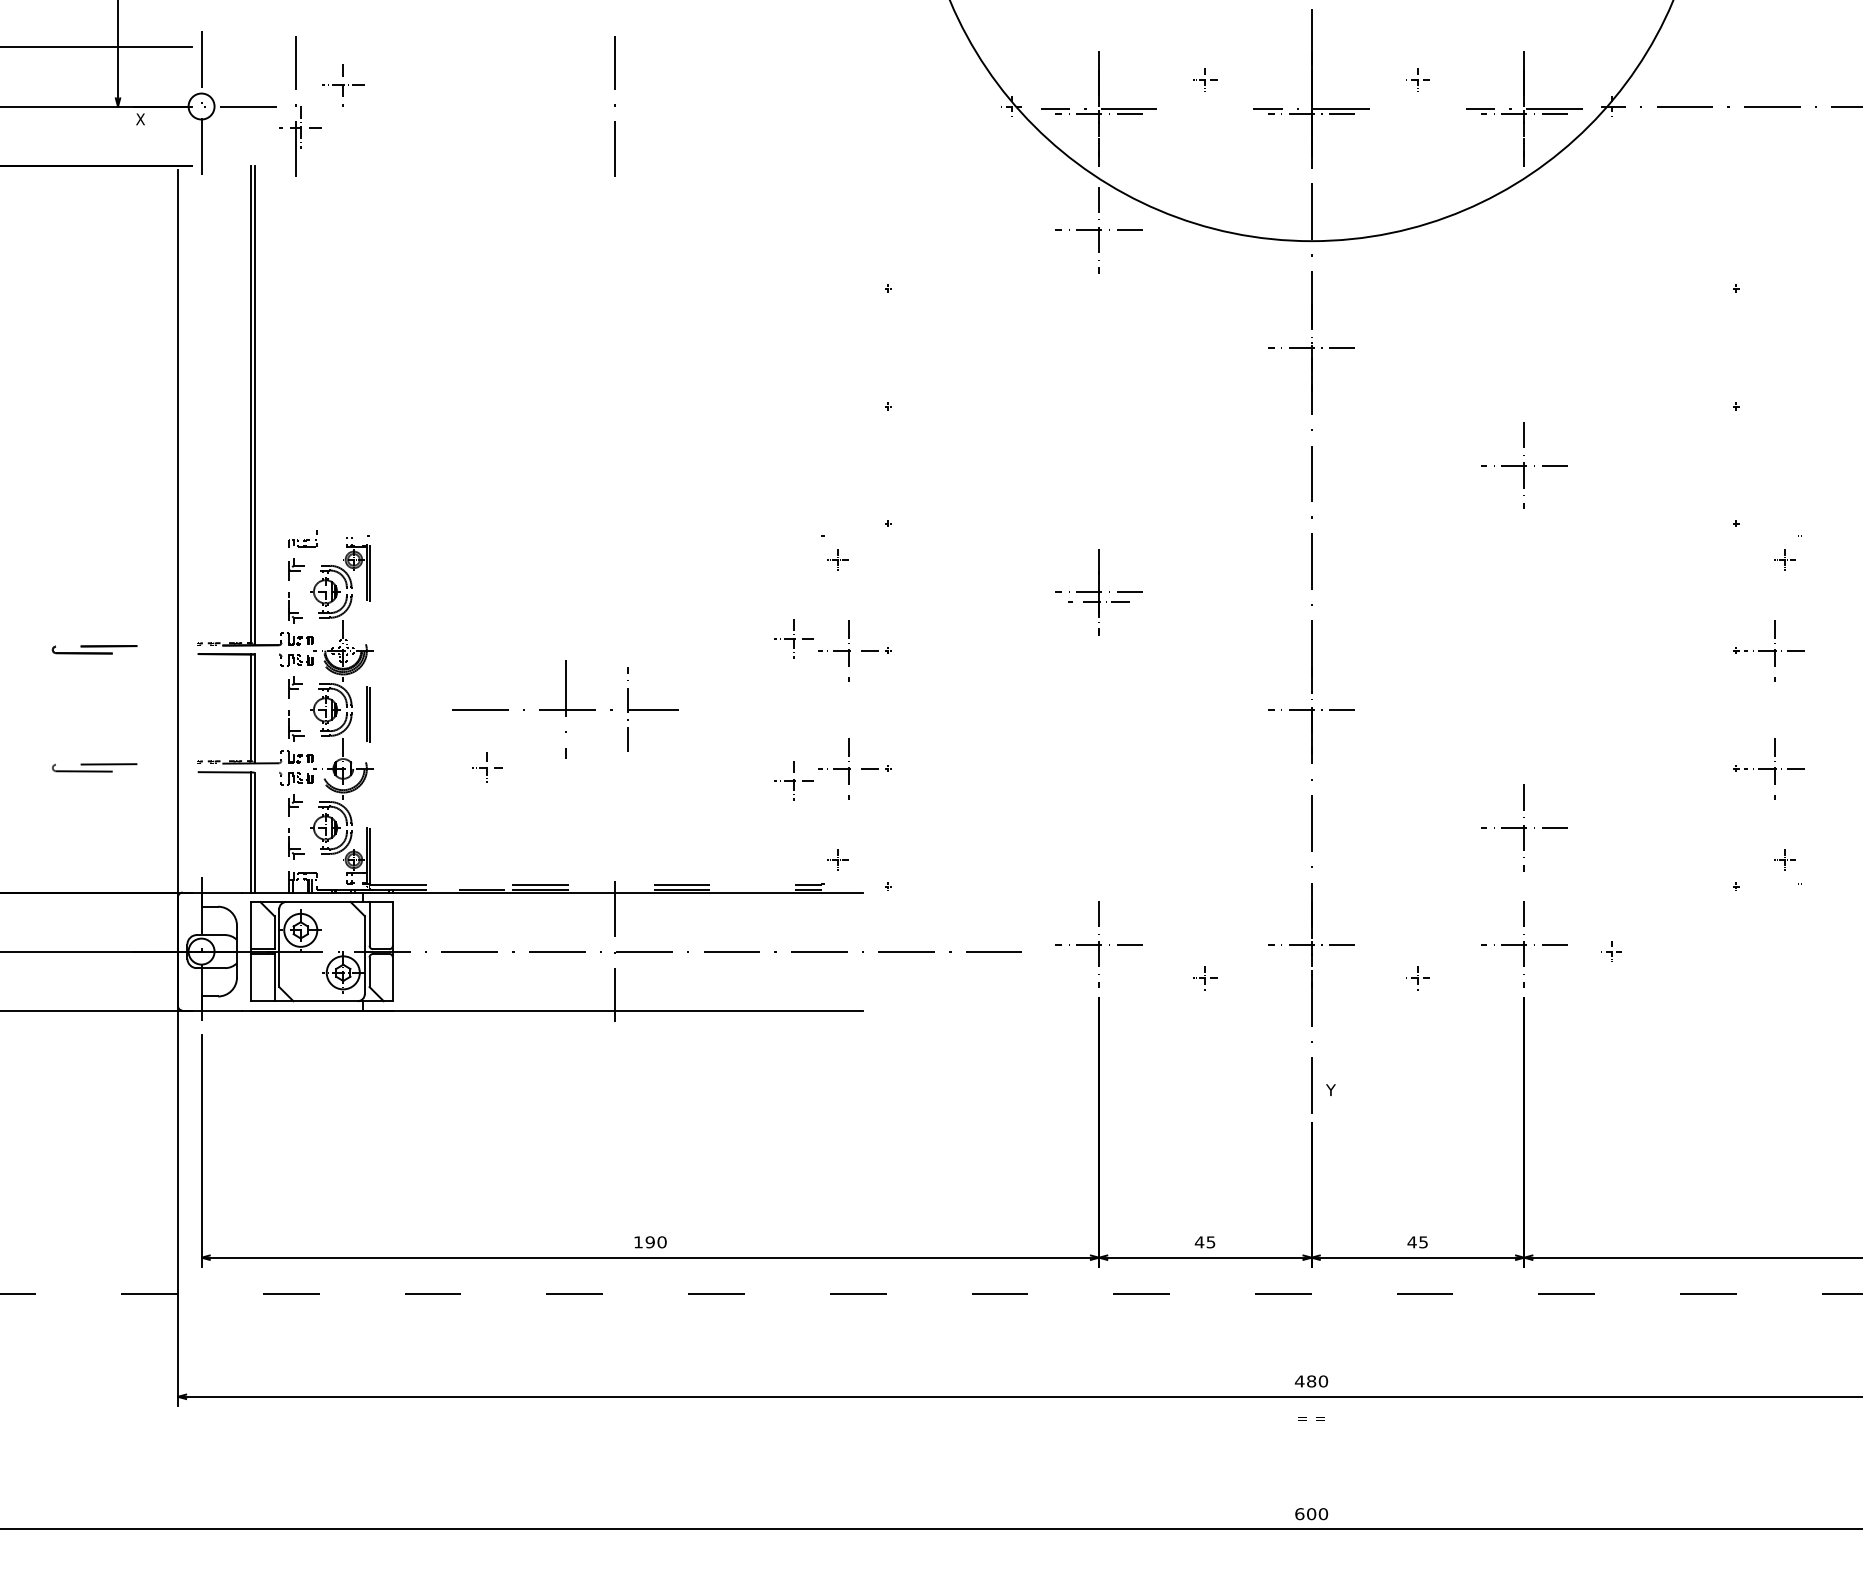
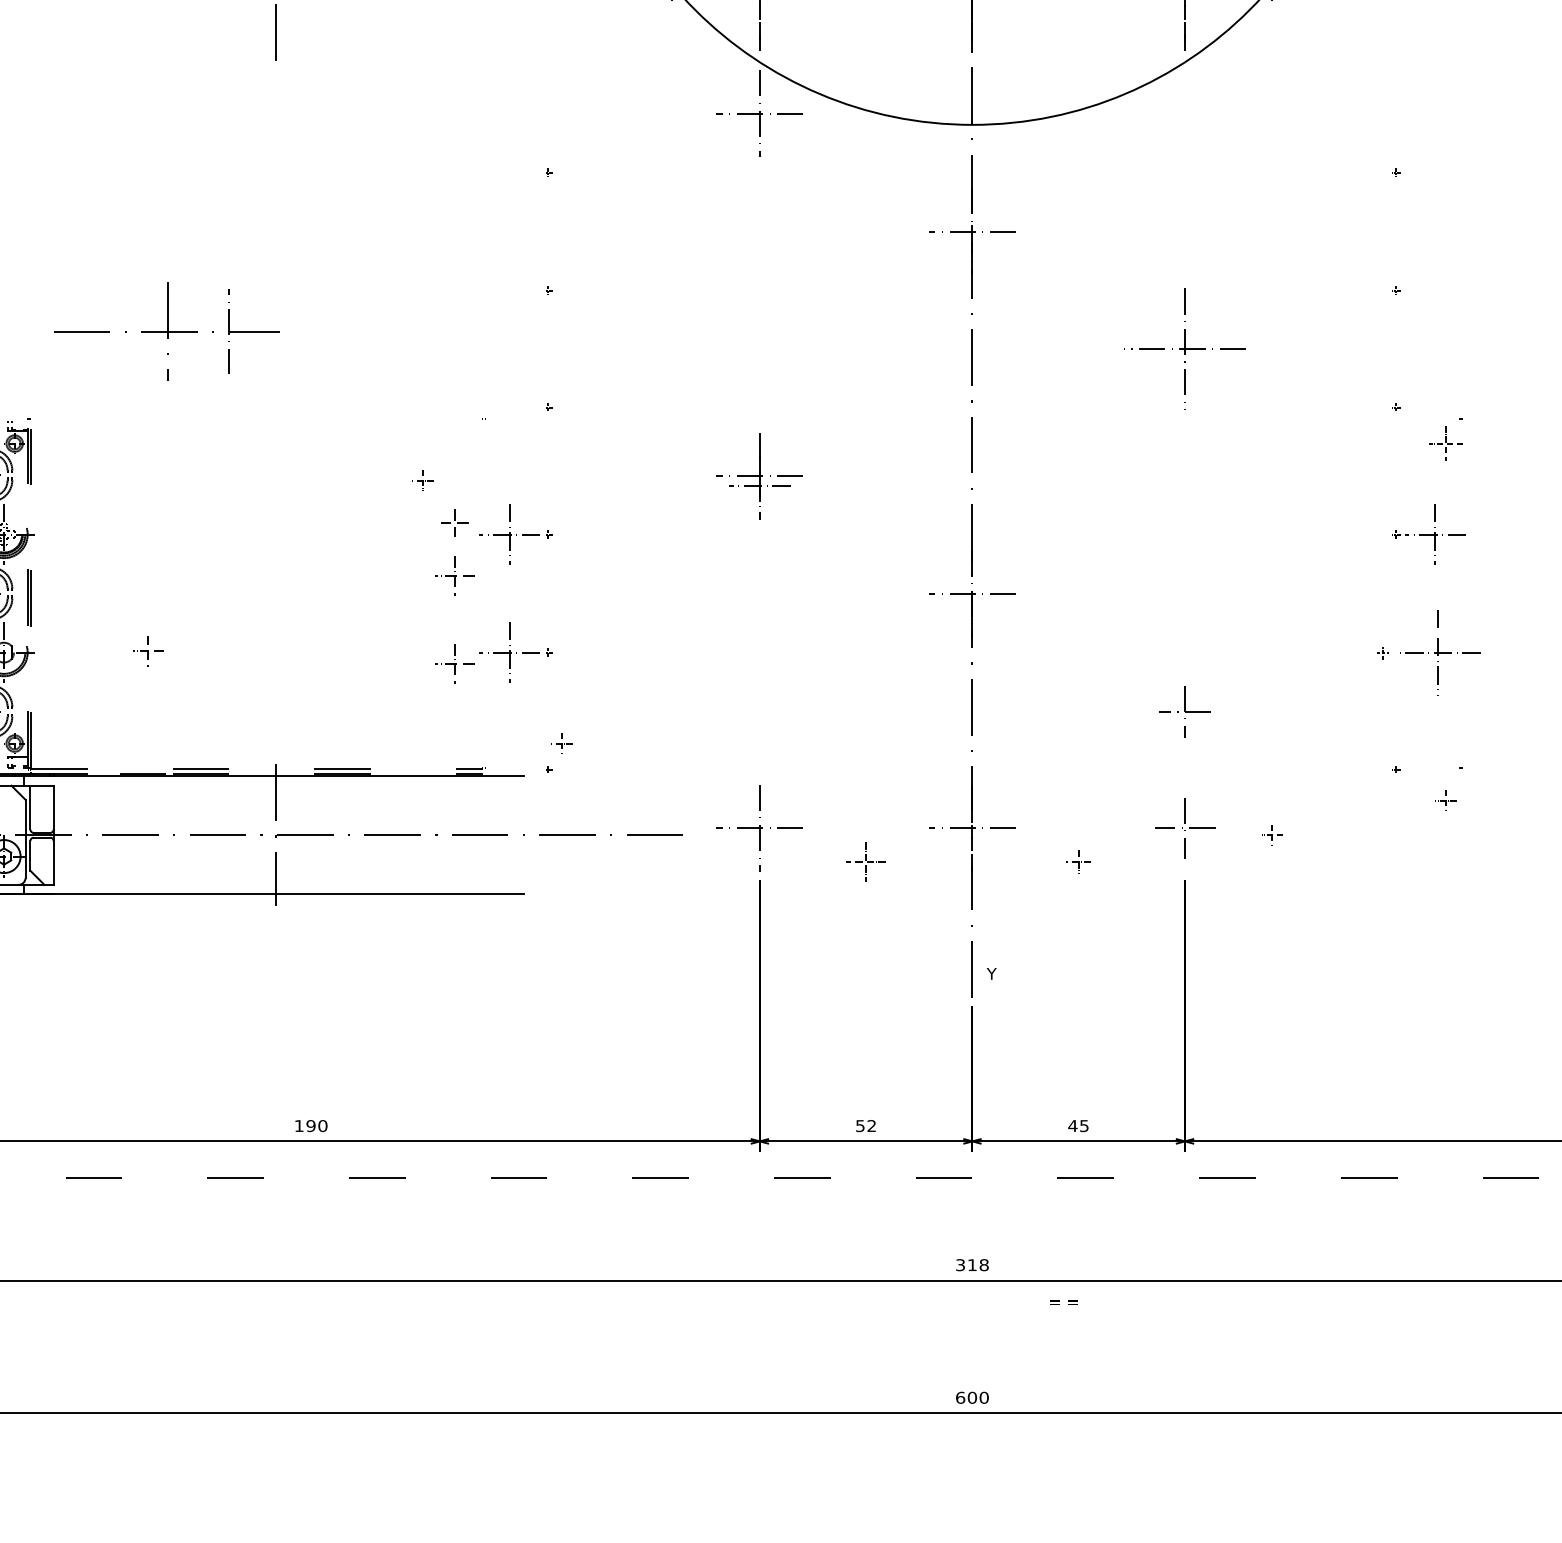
part: (1524, 465) -> (1185, 349), size x1.4
part: (837, 559) -> (422, 480), moved
part: (1784, 559) -> (1445, 443), size x1.6
part: (793, 638) -> (454, 522), size x0.7
part: (793, 692) -> (454, 576), added
part: (565, 709) -> (167, 331), moved
part: (1768, 768) -> (1429, 652), size x1.4
part: (1524, 827) -> (1185, 711), size x0.6
part: (837, 859) -> (561, 743), moved
part: (1784, 859) -> (1445, 800), moved
part: (1524, 944) -> (1185, 828), size x0.7
part: (1205, 978) -> (866, 862), size x1.6
text: (1204, 1242) -> (865, 1126), 45 -> 52
text: (1311, 1381) -> (972, 1265), 480 -> 318
text: (1311, 1418) -> (1064, 1302), moved

